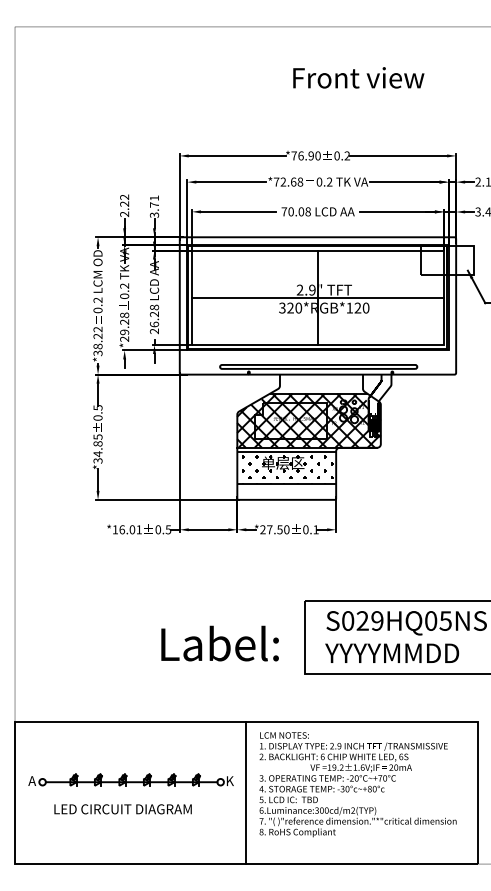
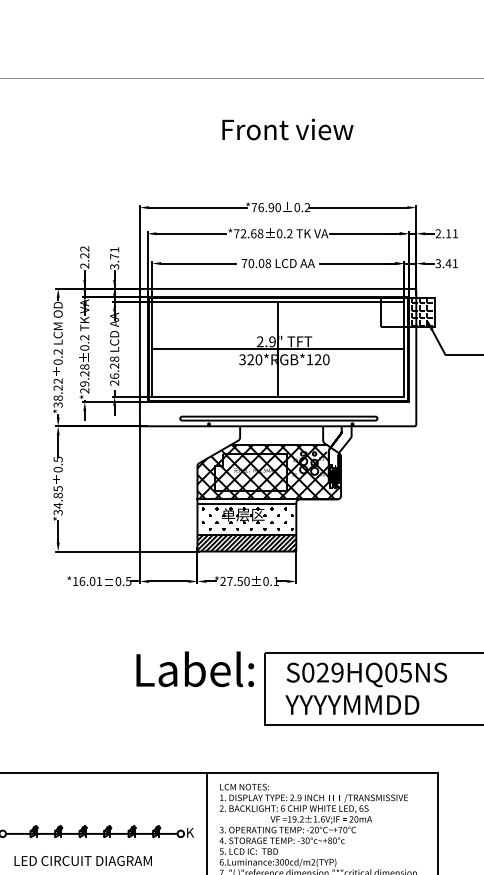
text: (358, 77) -> (287, 129), moved
hatch: (459, 259) -> (419, 311), added
hatch: (286, 491) -> (246, 543), added
text: (219, 643) -> (194, 669), moved

